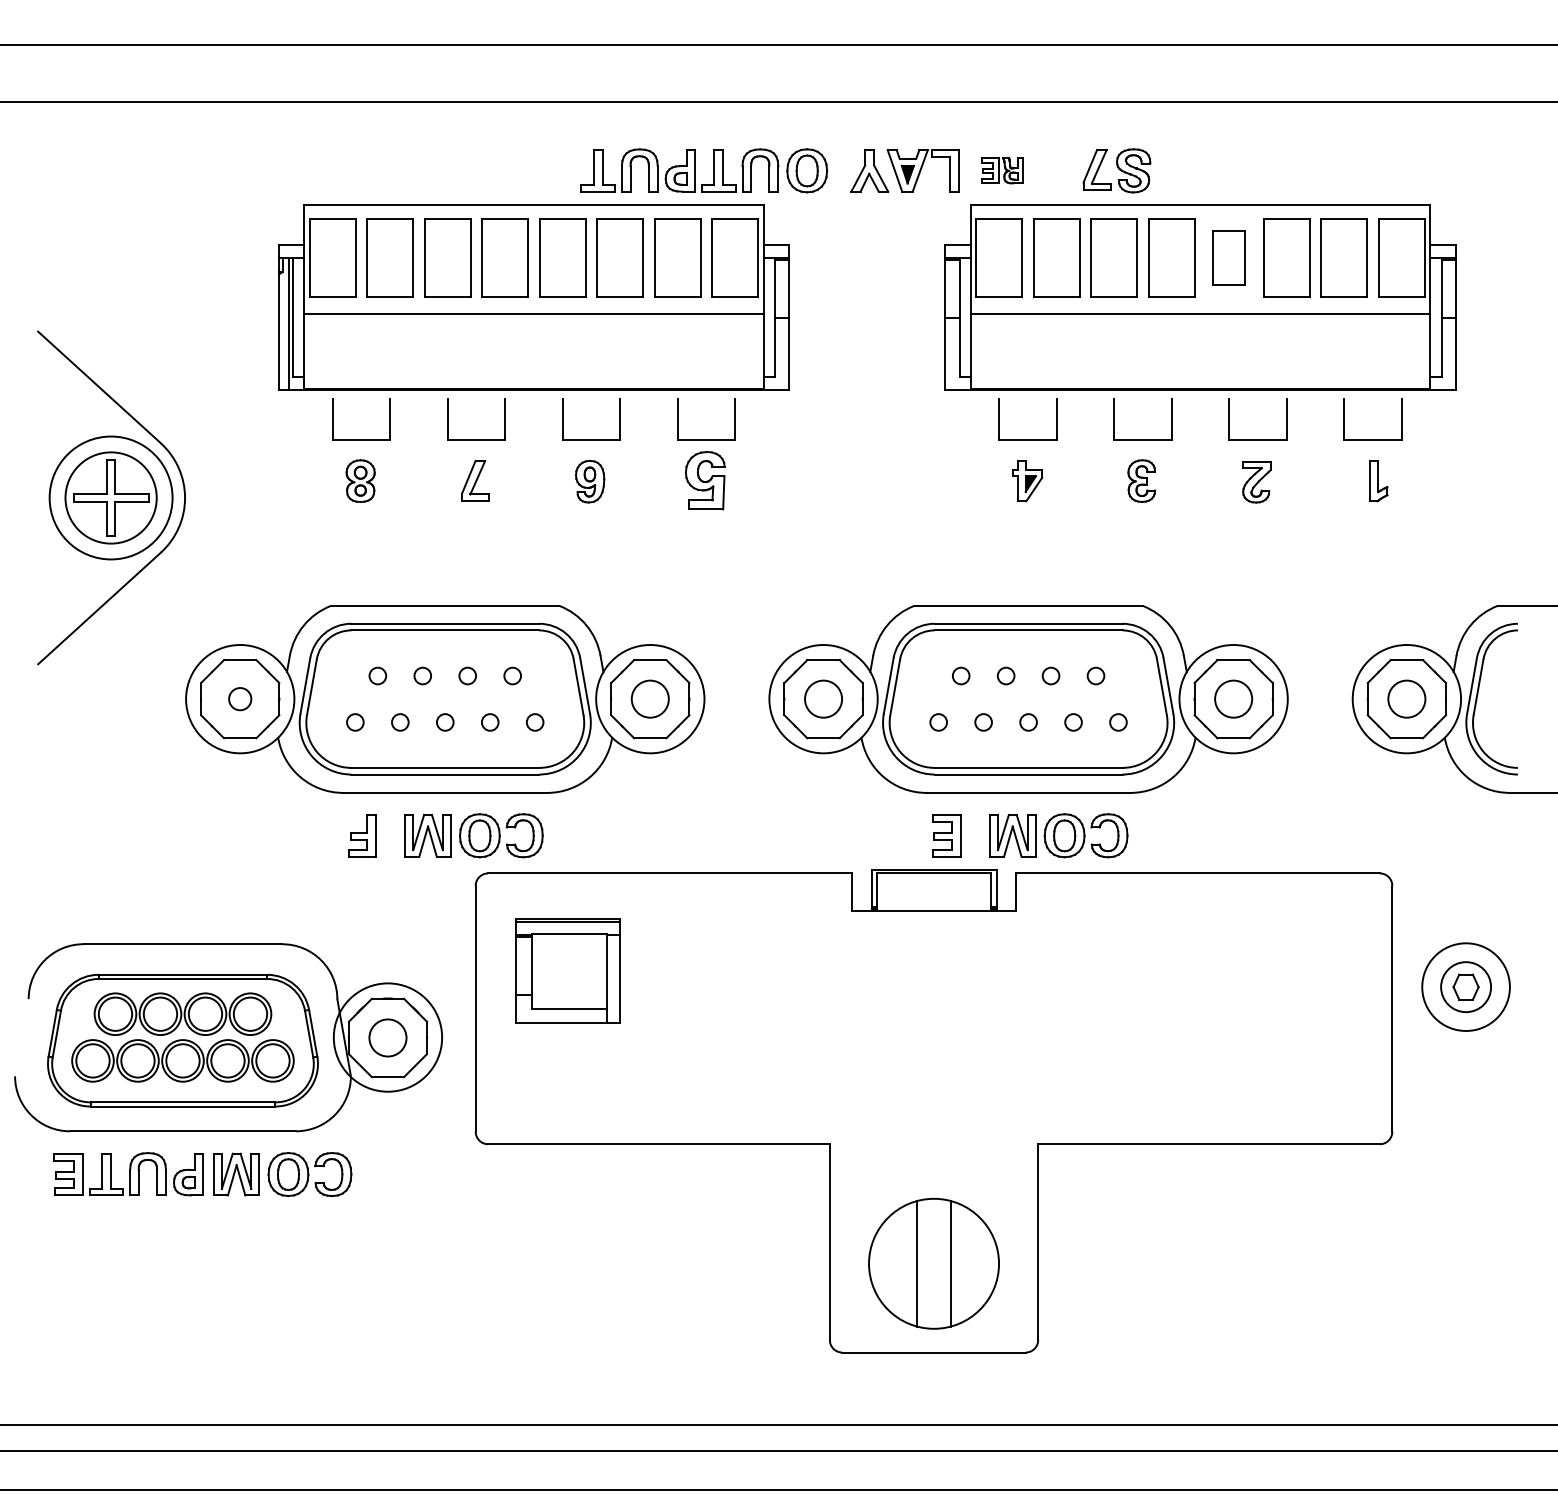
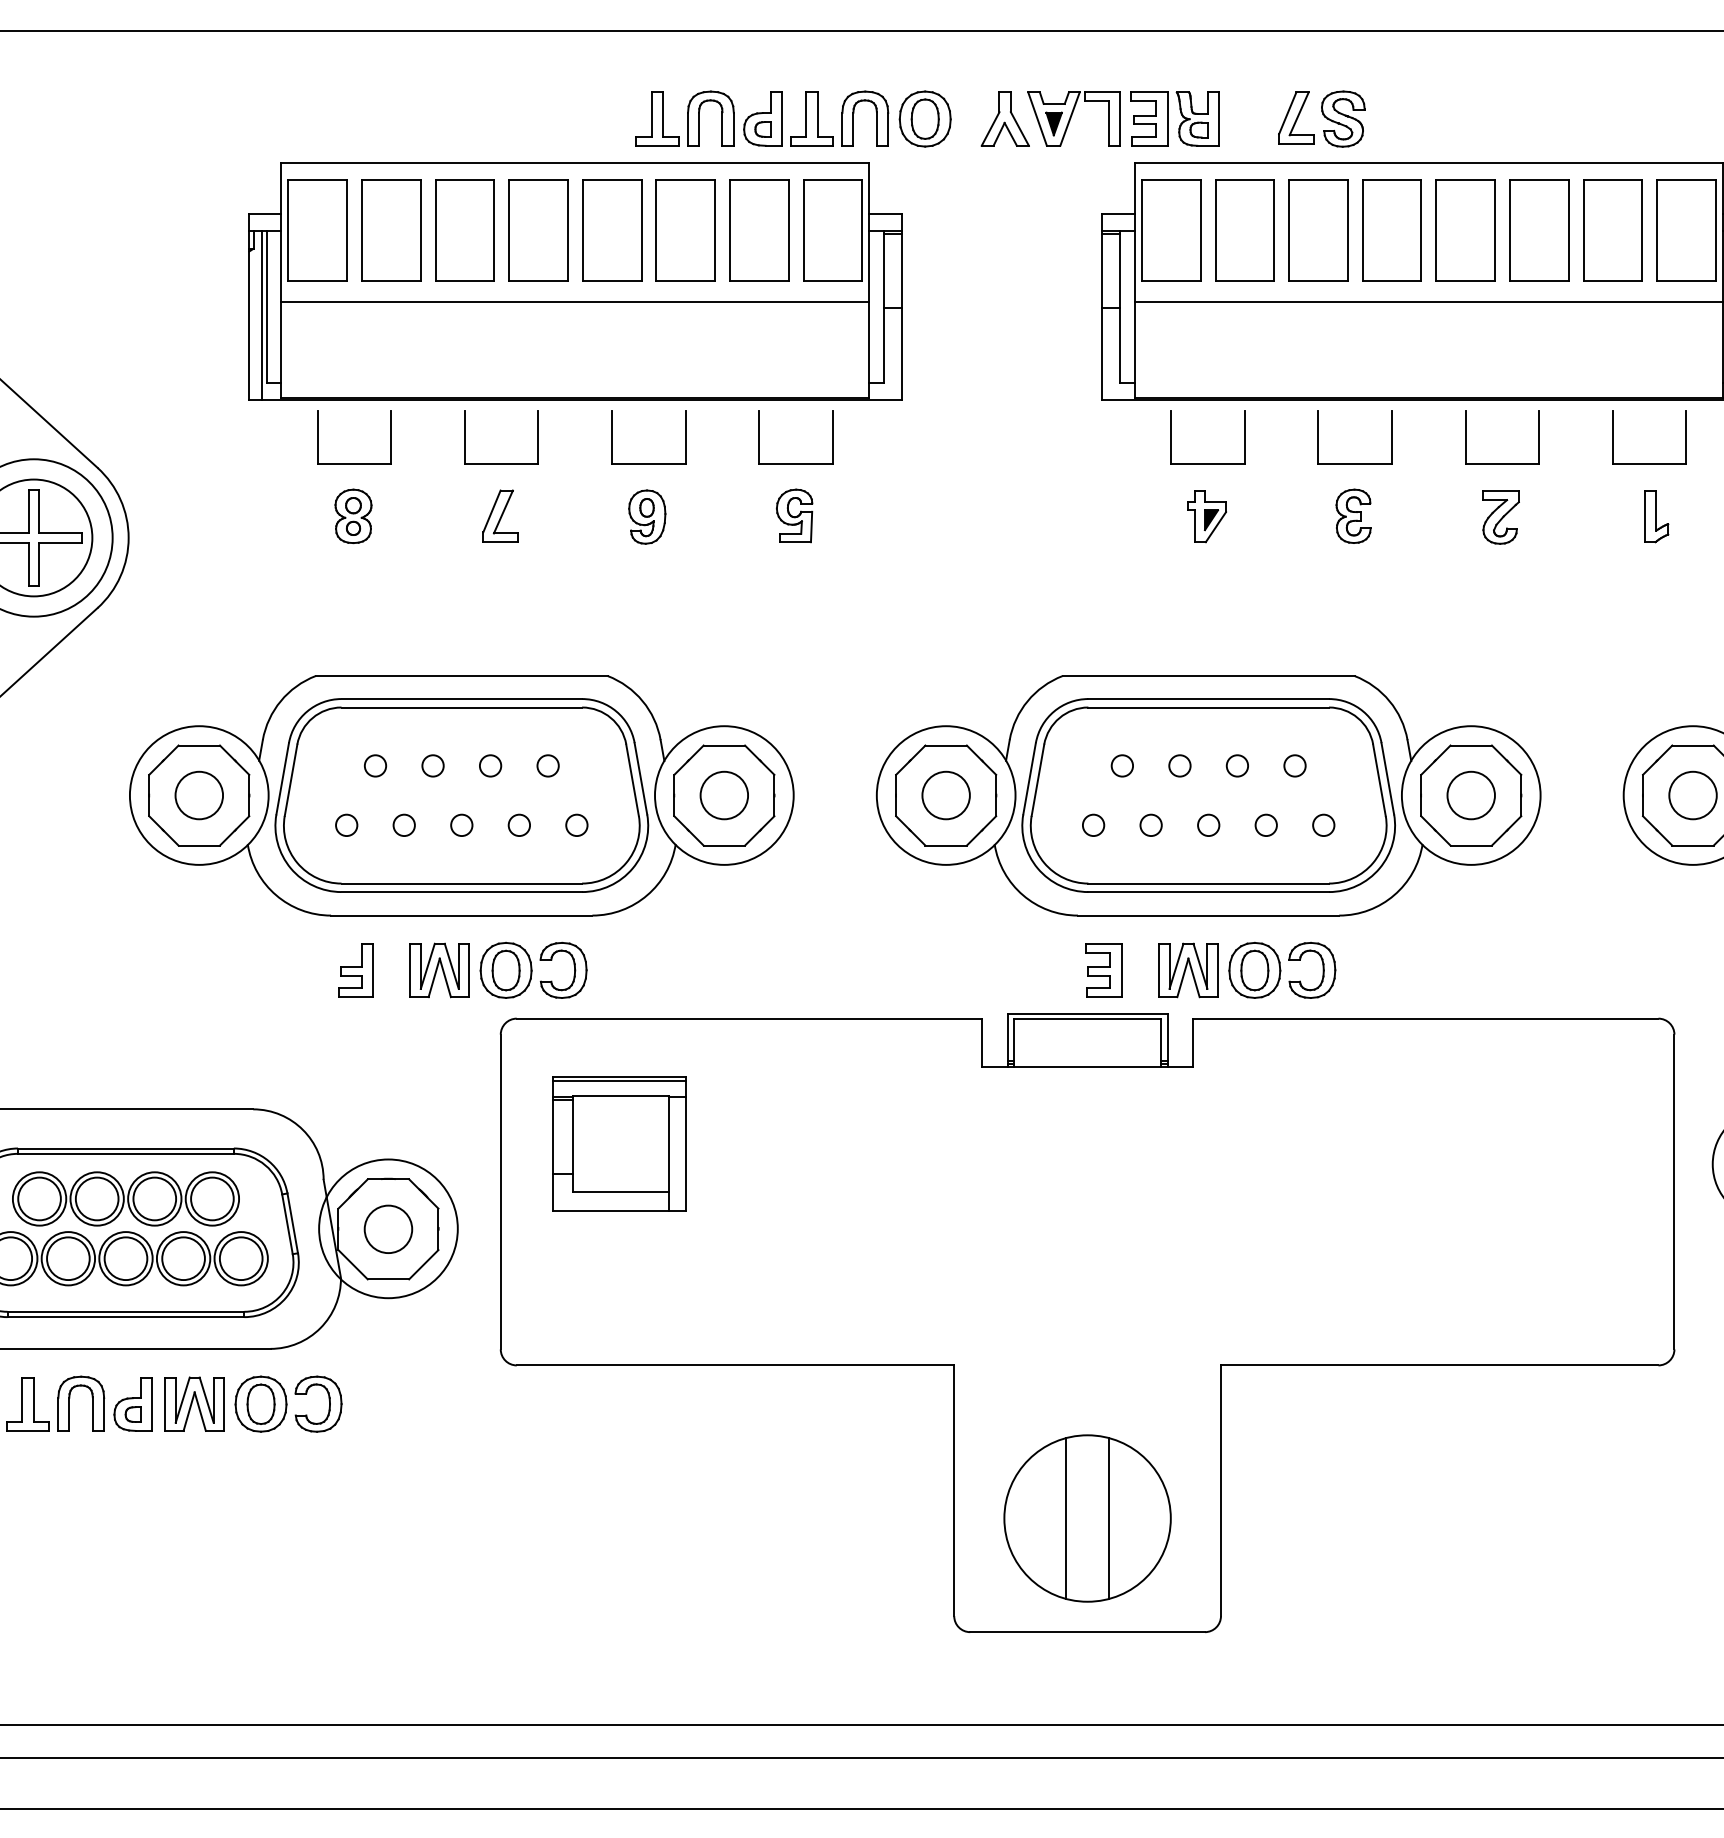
part: (1002, 170) -> (1175, 118), size x1.67
part: (1228, 257) -> (1464, 230), size x1.43
part: (704, 480) -> (793, 515), size x0.71
circle: (239, 698) -> (198, 794), size x1.67

